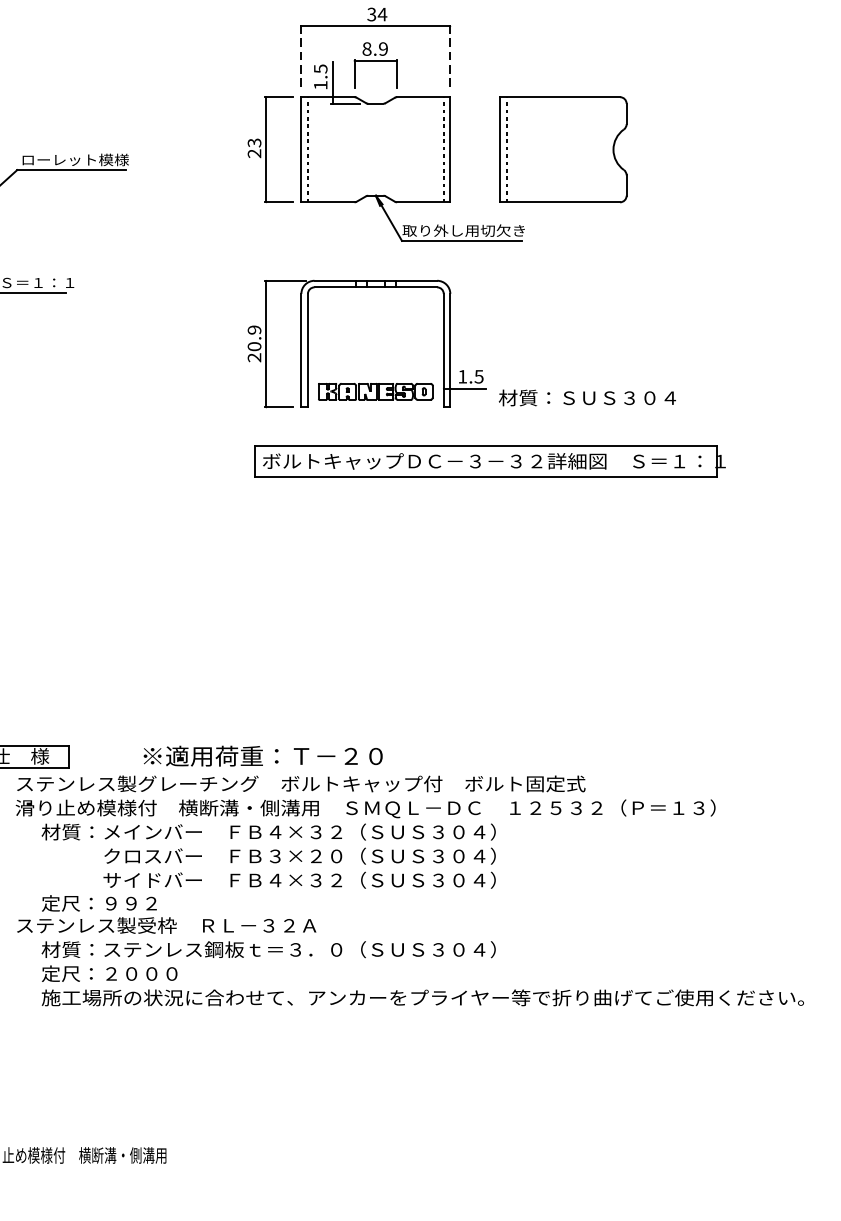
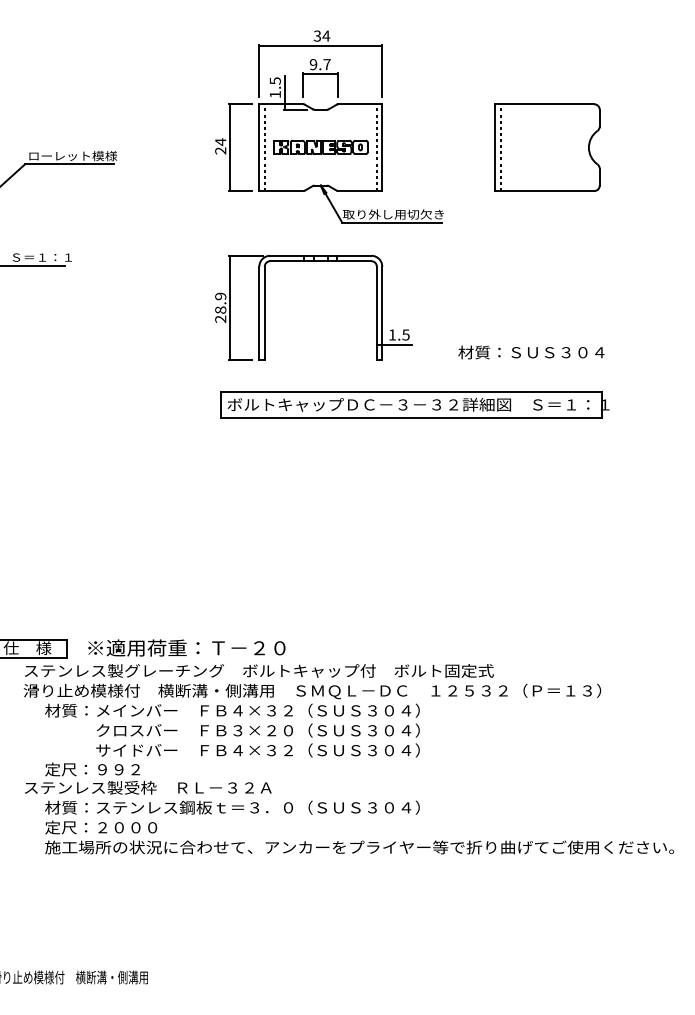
text: (374, 48) -> (319, 64), 8.9 -> 9.7
line: (301, 57) -> (259, 71), dashed -> solid
line: (450, 57) -> (382, 71), dashed -> solid
text: (254, 143) -> (220, 142), 23 -> 24
part: (563, 149) -> (547, 147), moved
text: (254, 345) -> (220, 309), 20.9 -> 28.9
part: (375, 390) -> (320, 146), moved
text: (587, 398) -> (531, 352), moved
text: (262, 755) -> (186, 647), moved

